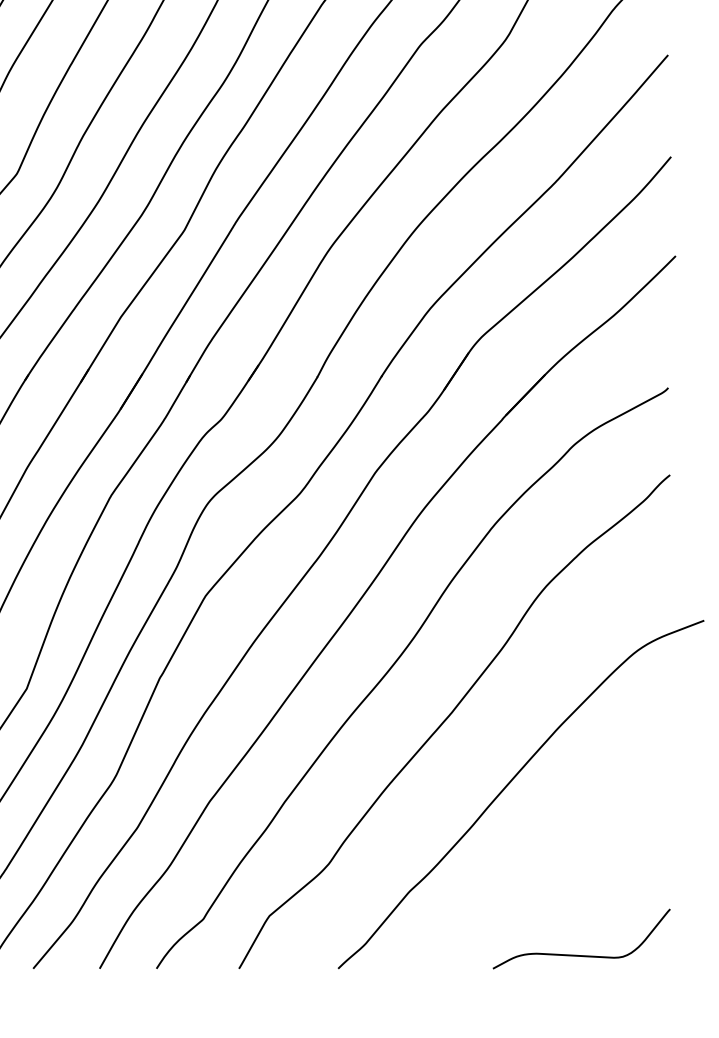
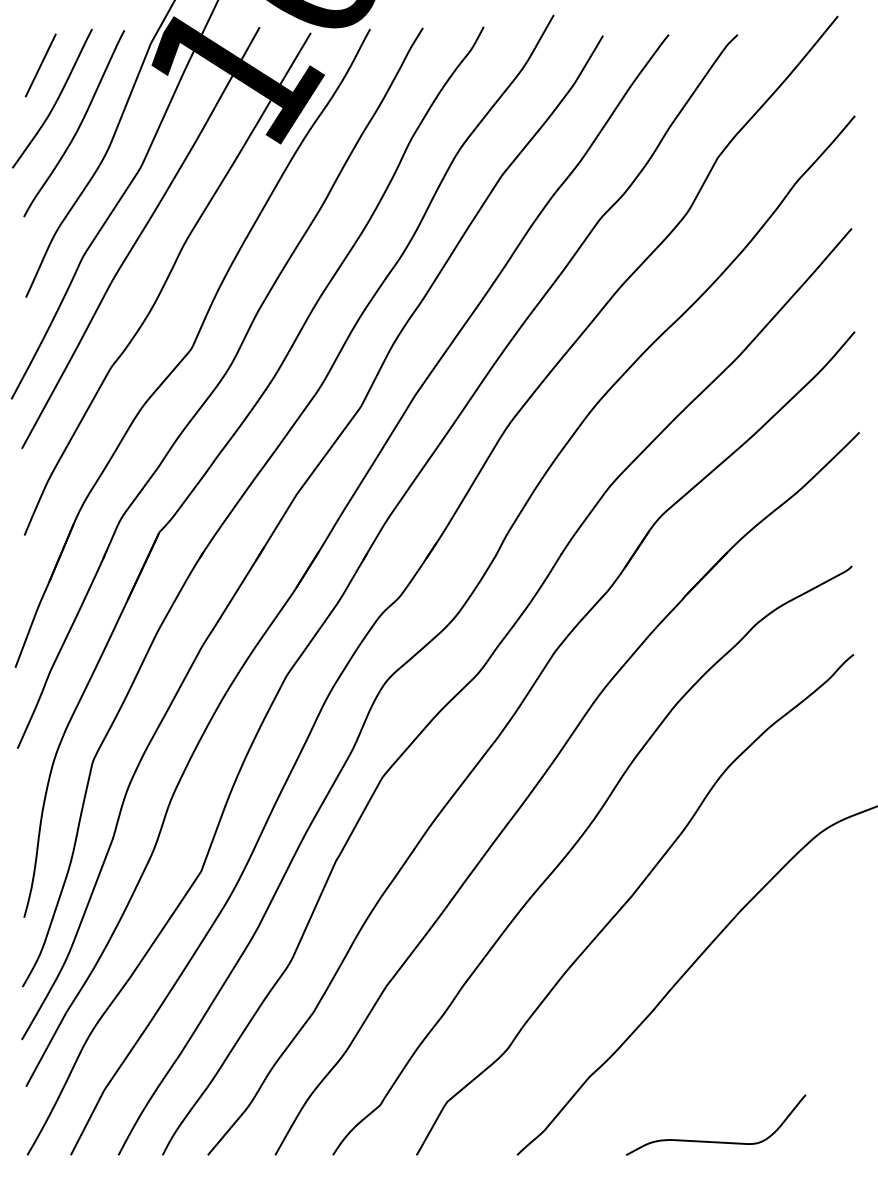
curve: (581, 955) -> (715, 1141), moved

